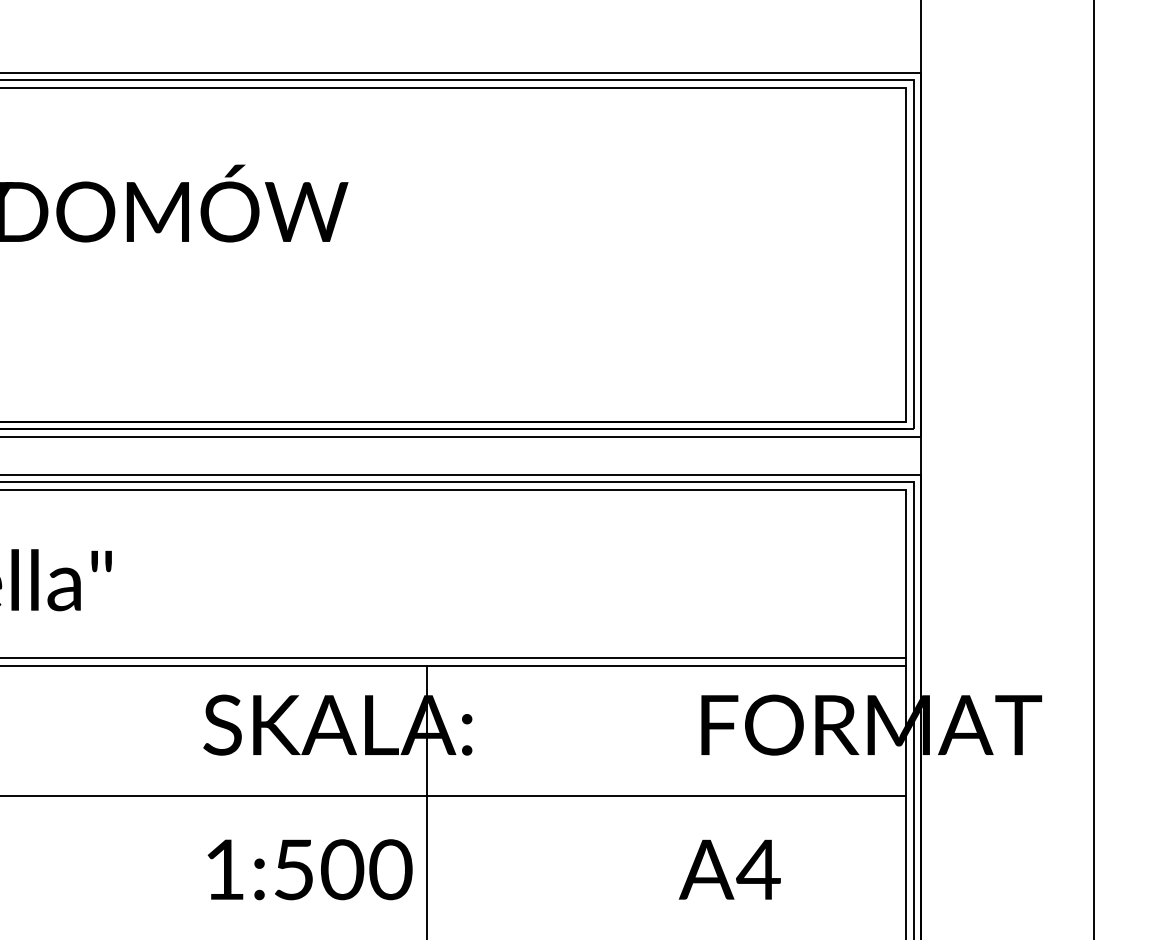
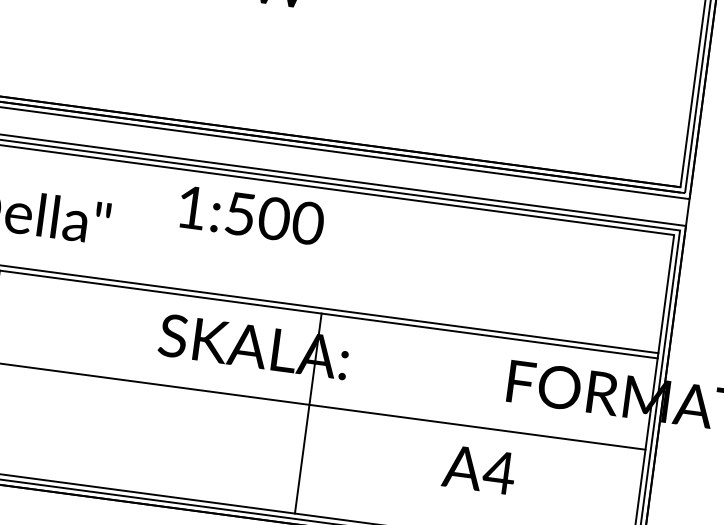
text: (309, 869) -> (251, 215), moved
text: (729, 869) -> (478, 469), moved

